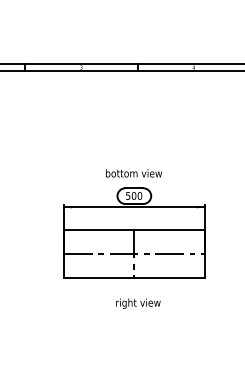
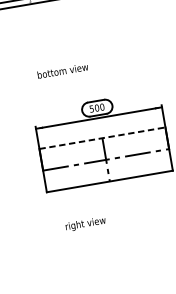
text: (133, 173) -> (62, 71), moved
line: (134, 229) -> (102, 138), solid -> dashed
text: (138, 303) -> (85, 223), moved

